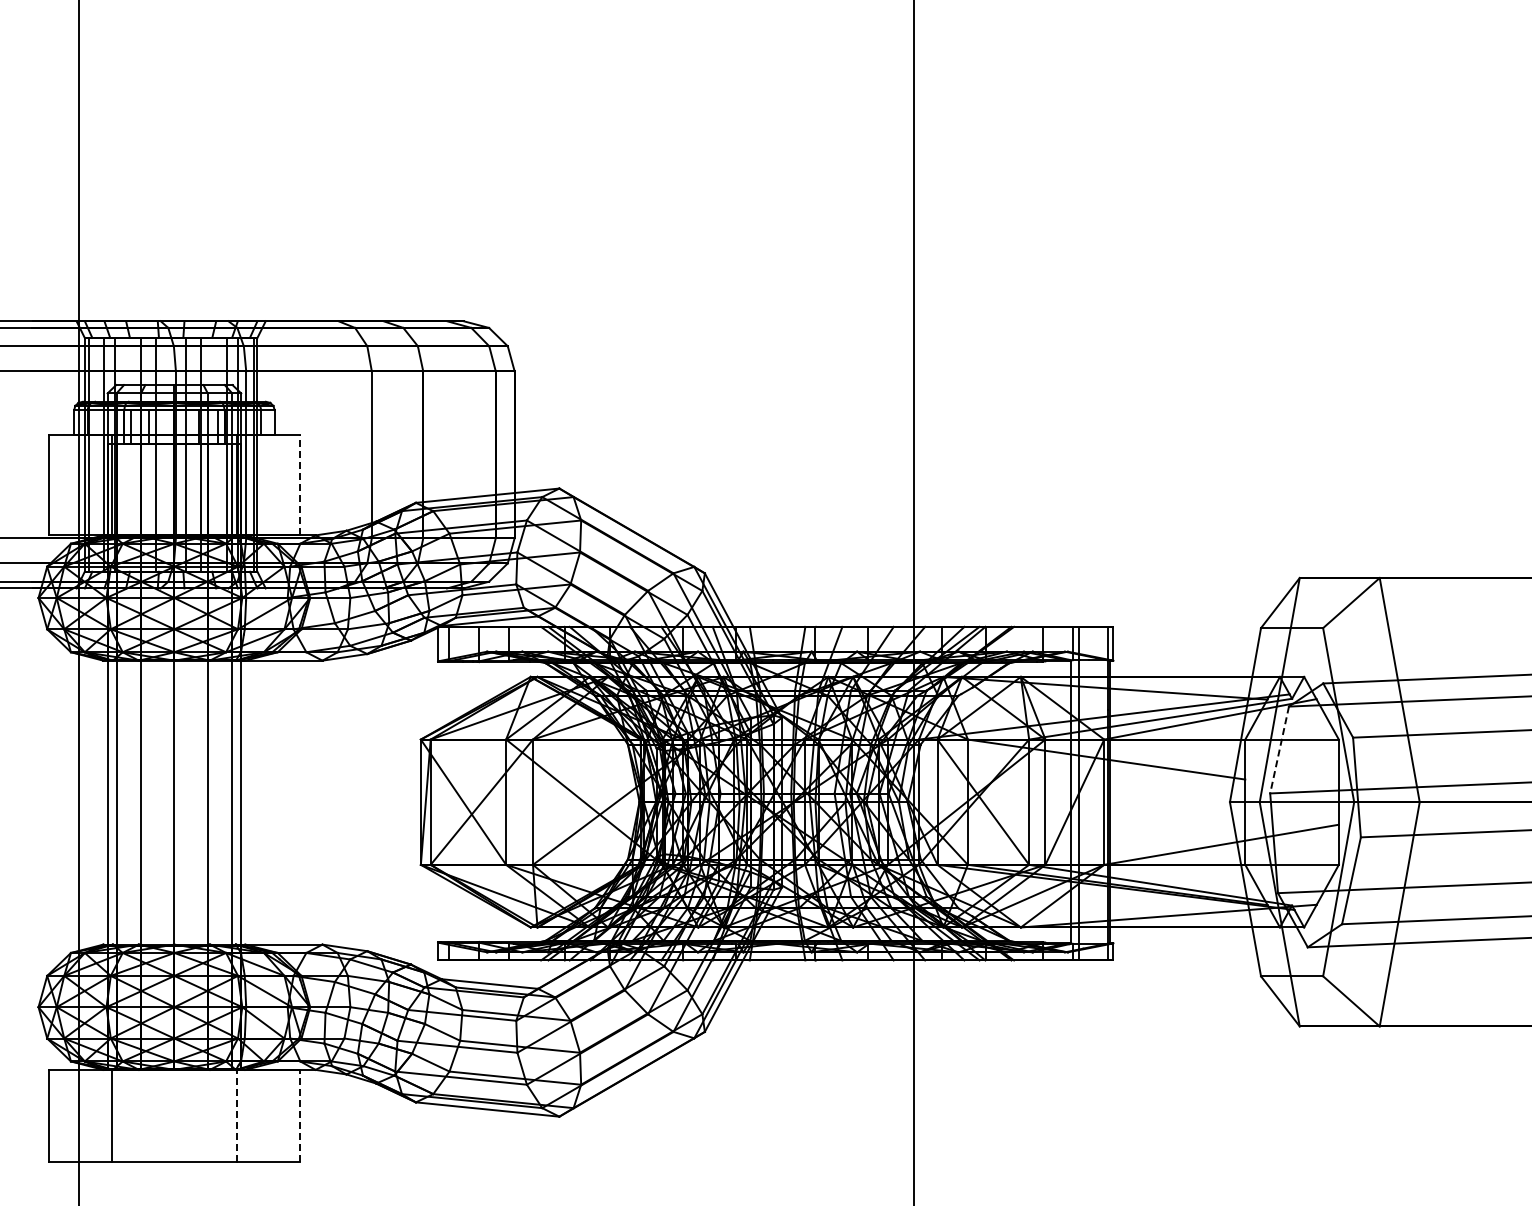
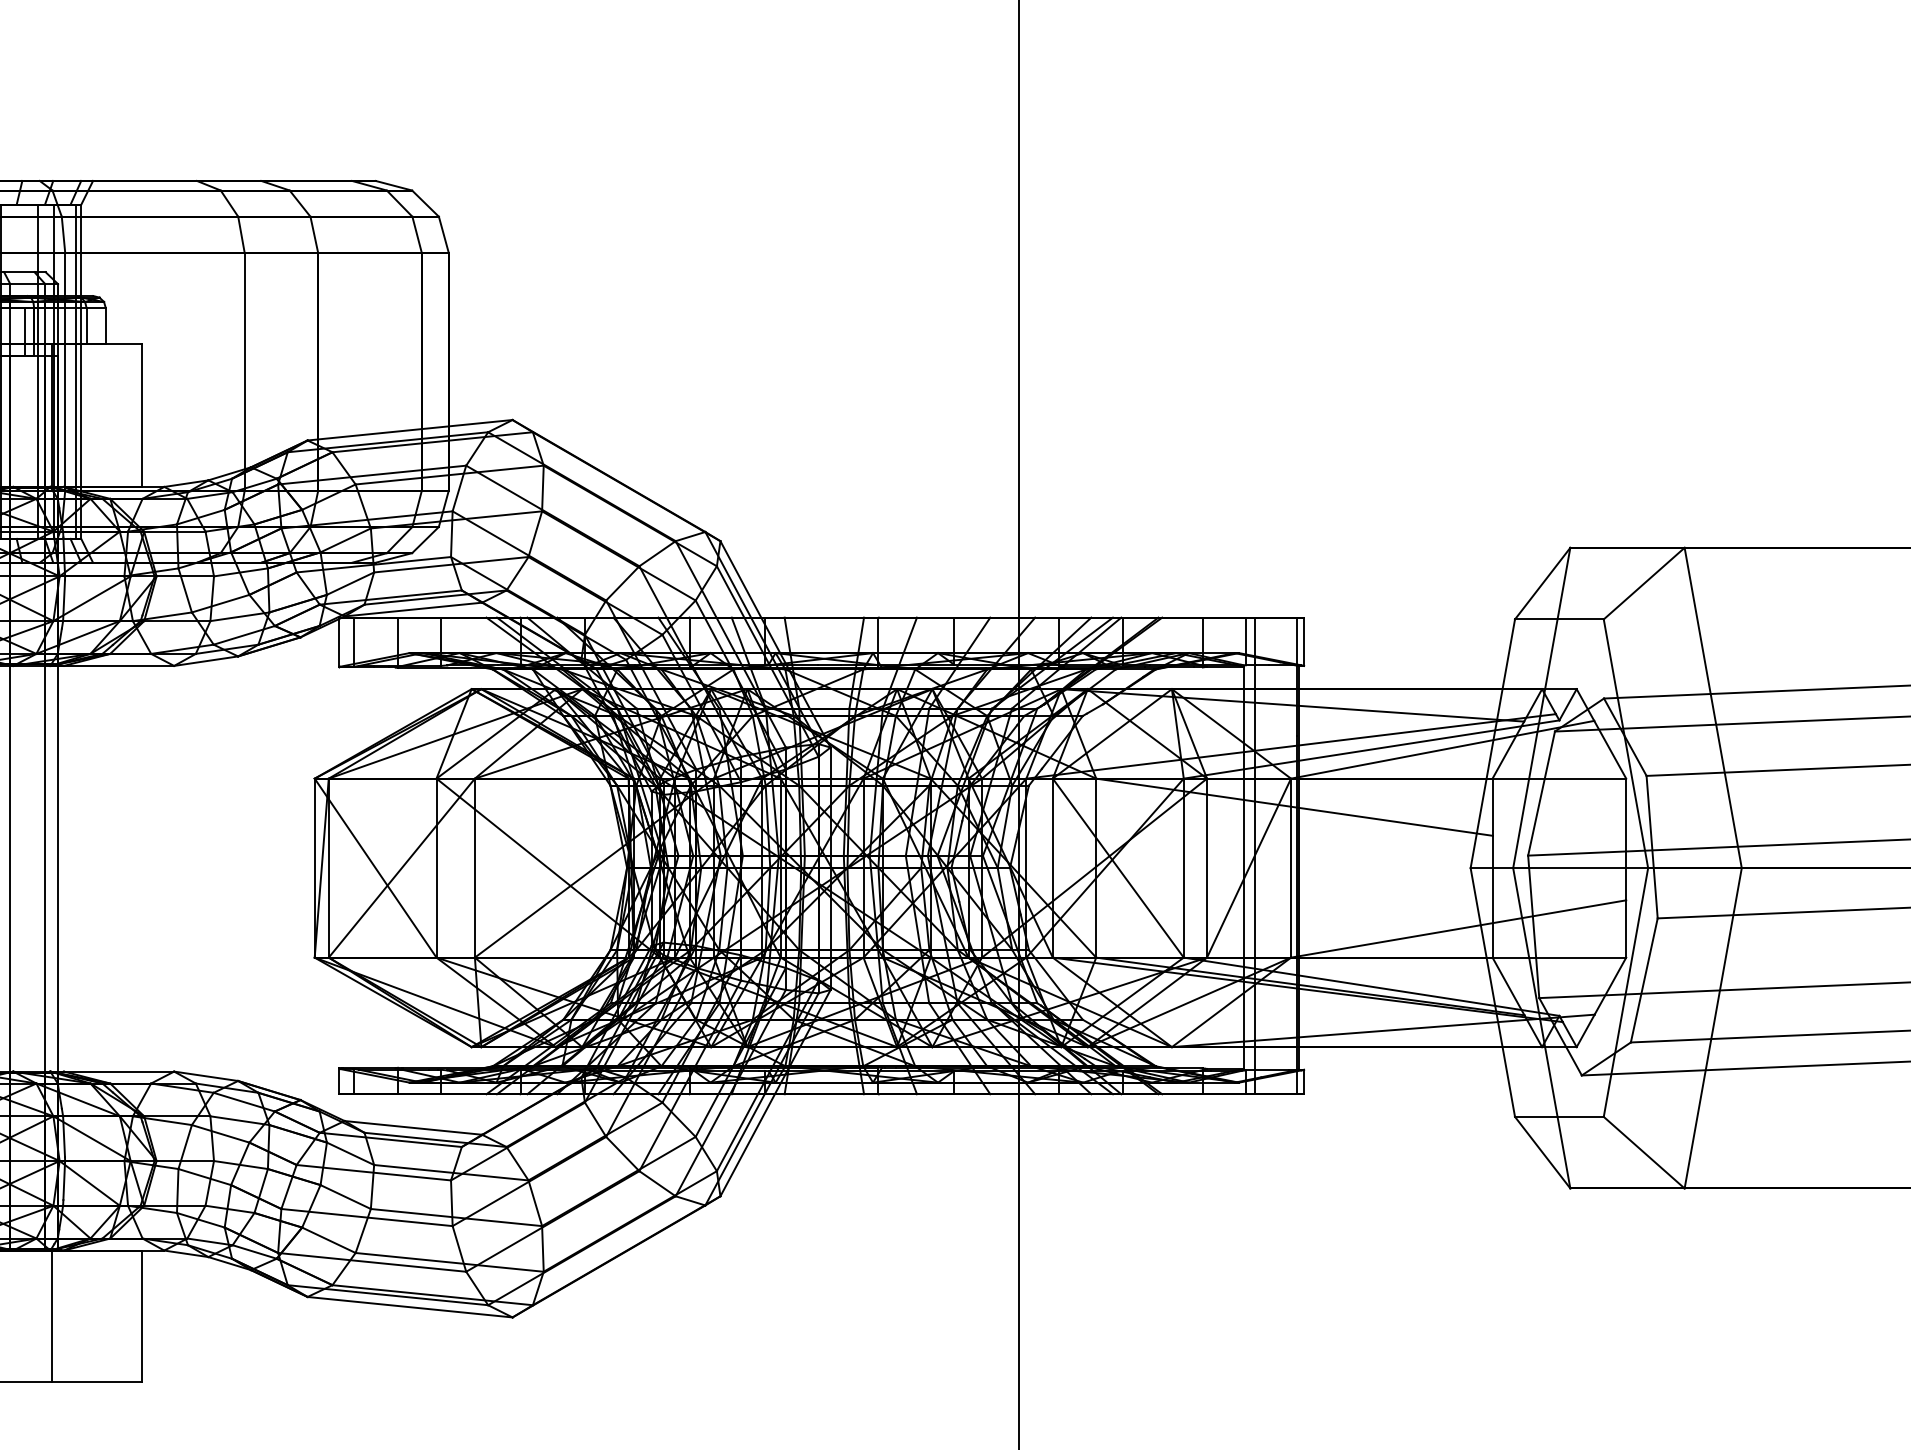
line: (299, 484) -> (141, 414), dashed -> solid
line: (1279, 750) -> (1541, 794), dashed -> solid
line: (237, 1115) -> (52, 1315), dashed -> solid
line: (299, 1115) -> (141, 1315), dashed -> solid

